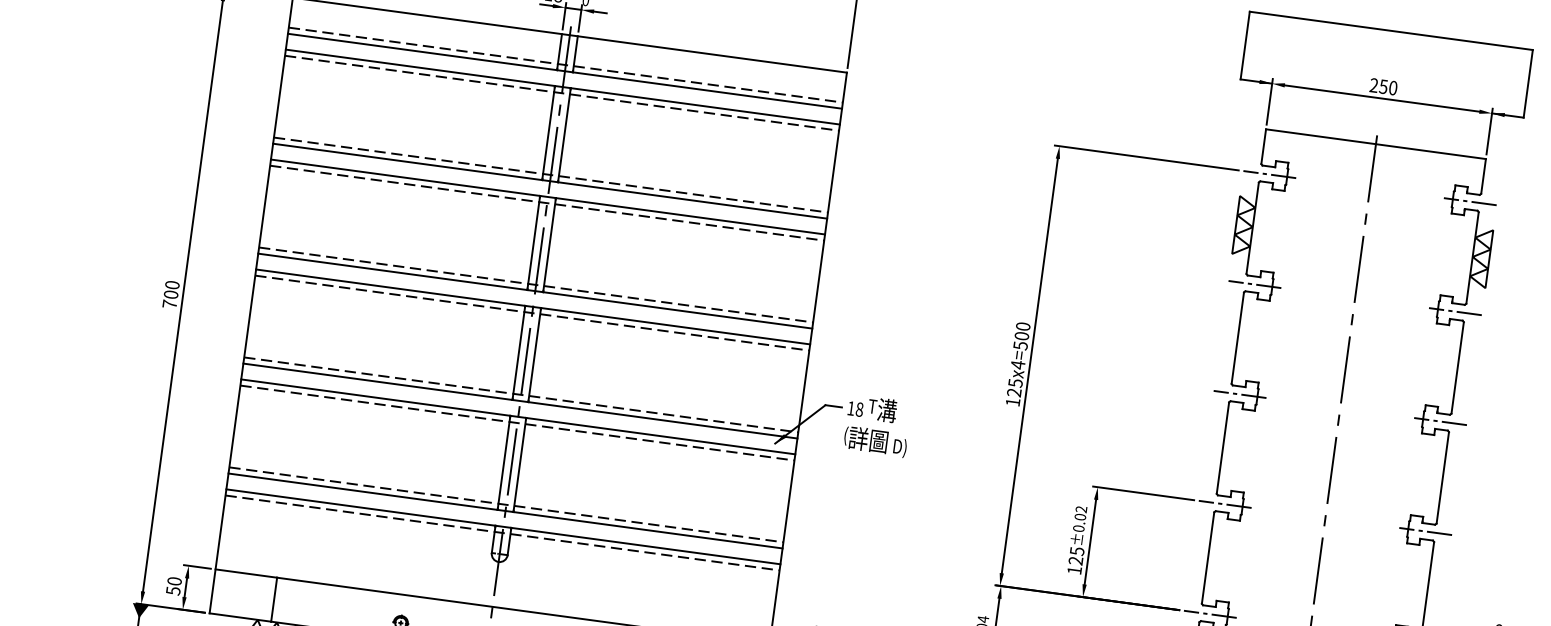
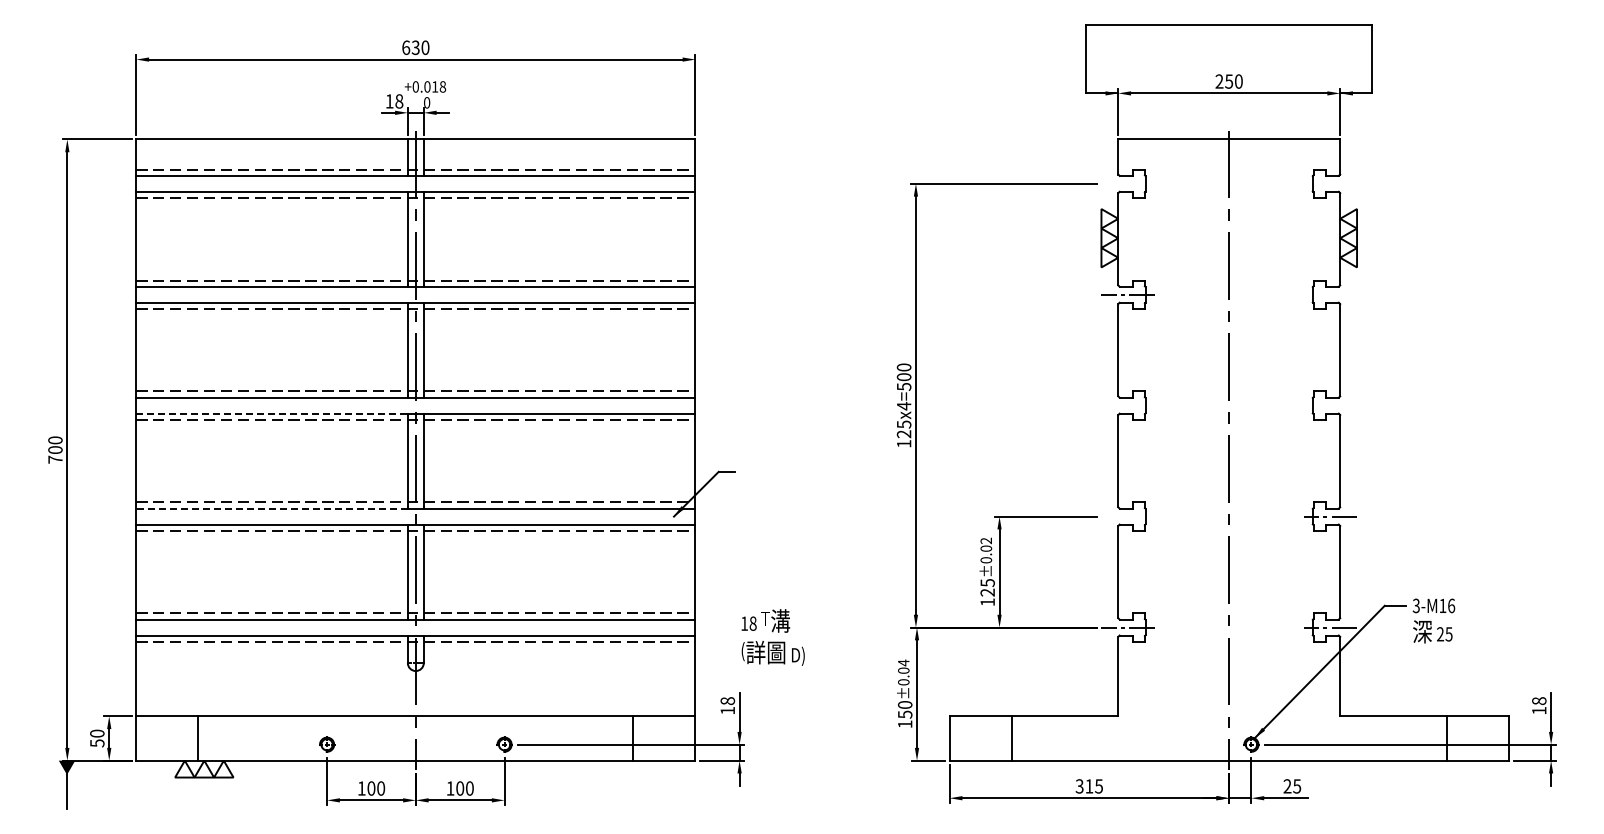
line: (1269, 174) -> (1127, 183), removed
line: (1470, 201) -> (1330, 183), removed
line: (391, 287) -> (272, 413), solid -> dashed
line: (1455, 311) -> (1330, 294), removed
line: (378, 381) -> (272, 508), solid -> dashed
line: (1239, 394) -> (1127, 405), removed
line: (1440, 421) -> (1330, 405), removed
text: (876, 425) -> (772, 637), moved
line: (1224, 504) -> (1127, 516), removed

